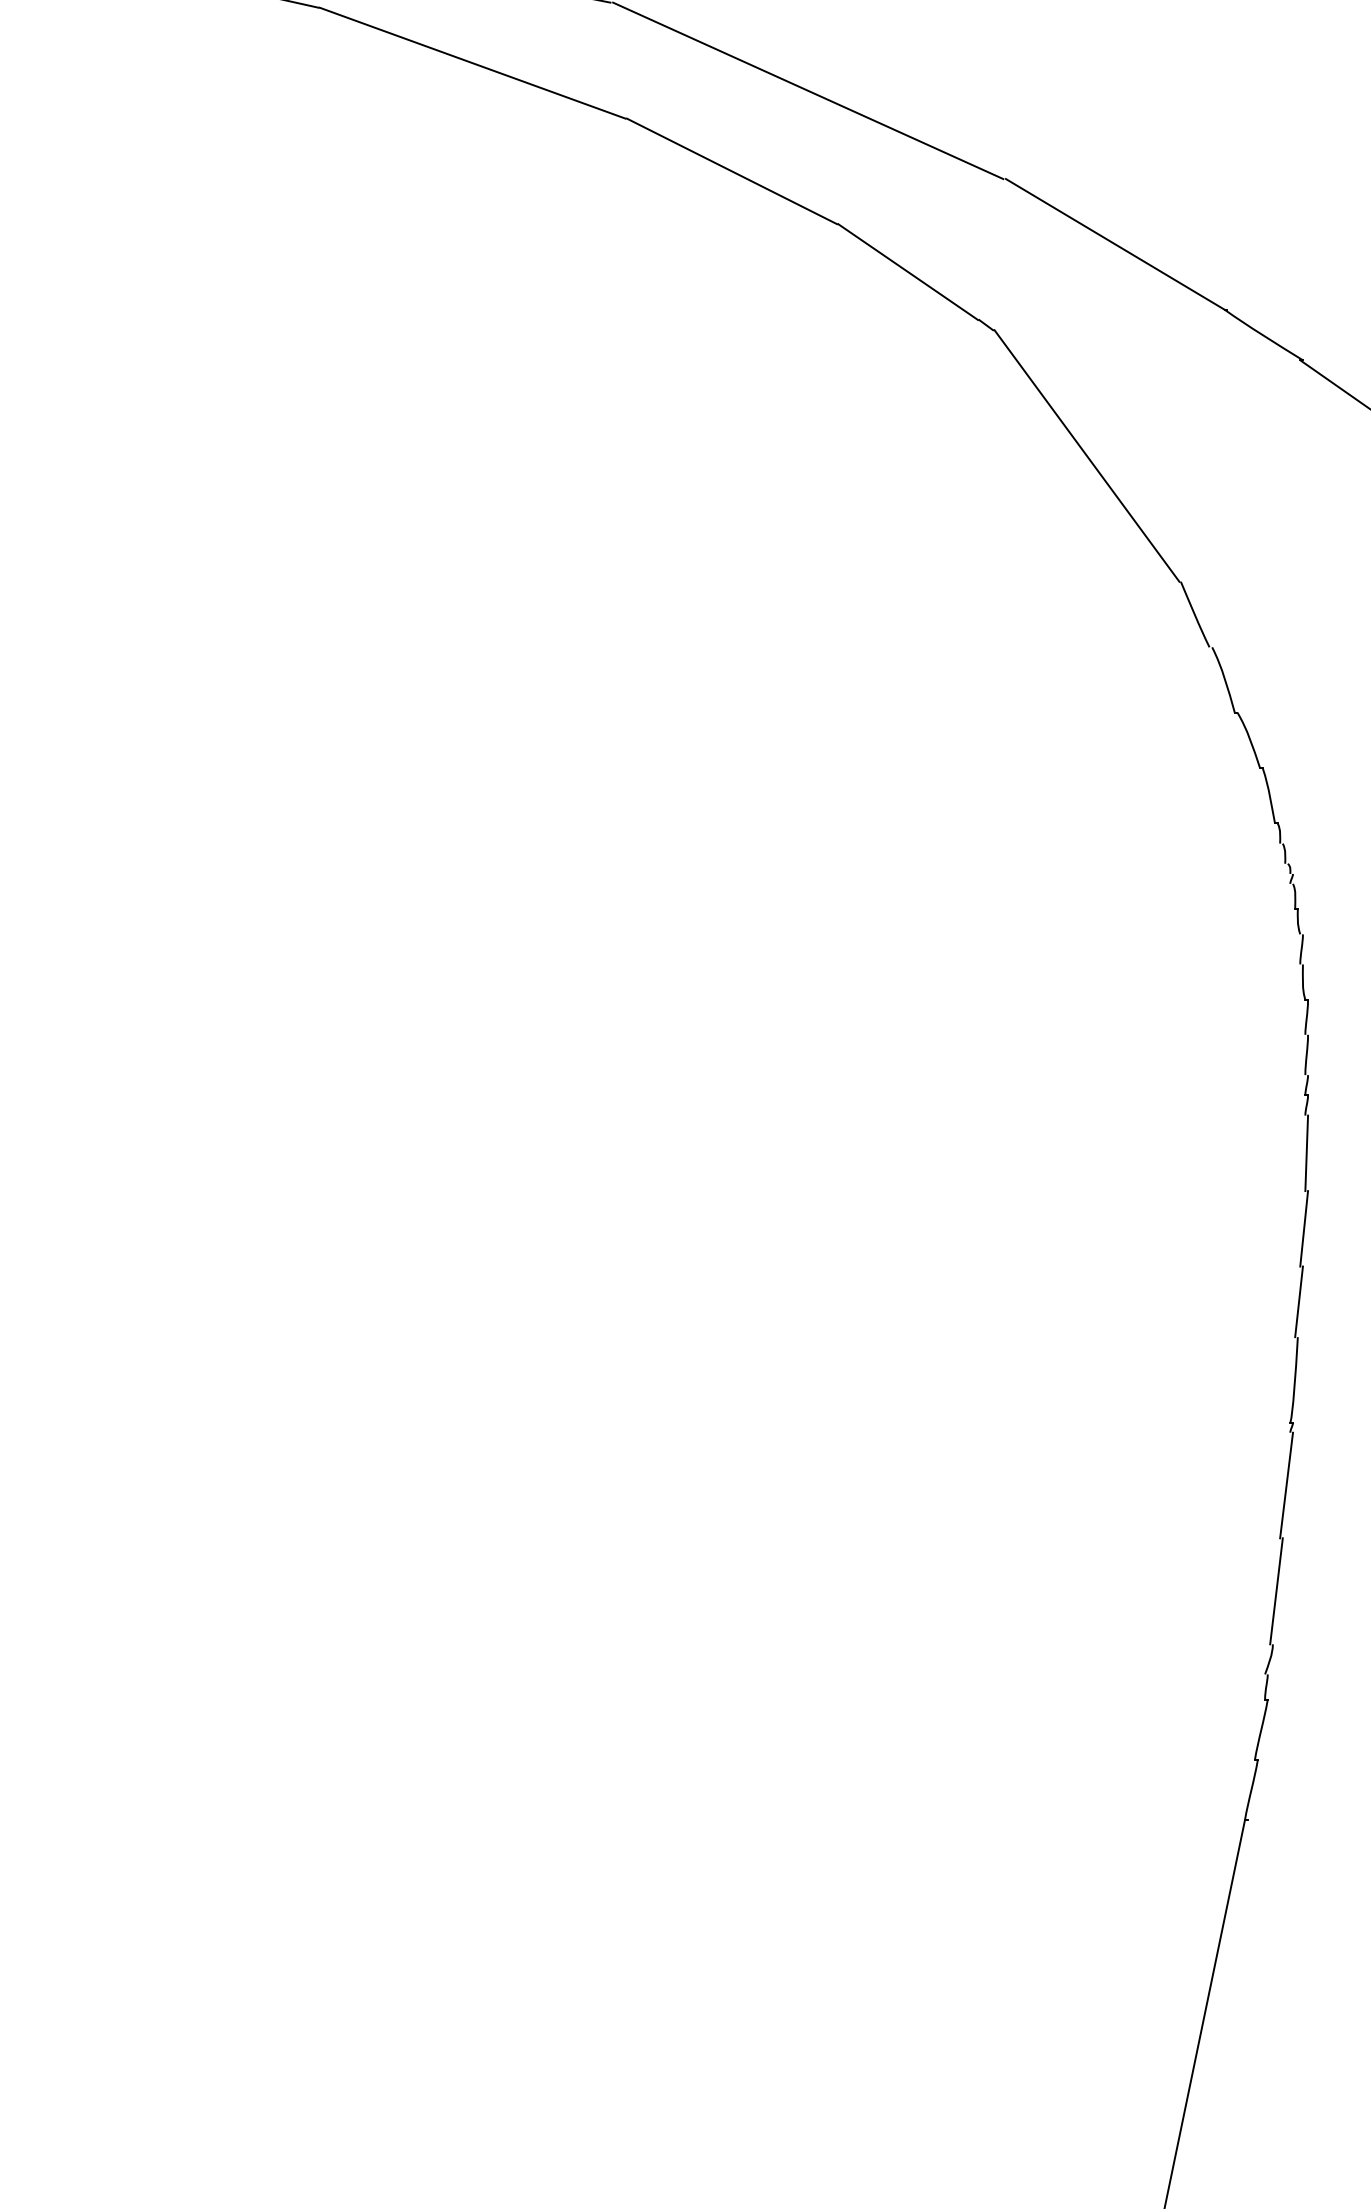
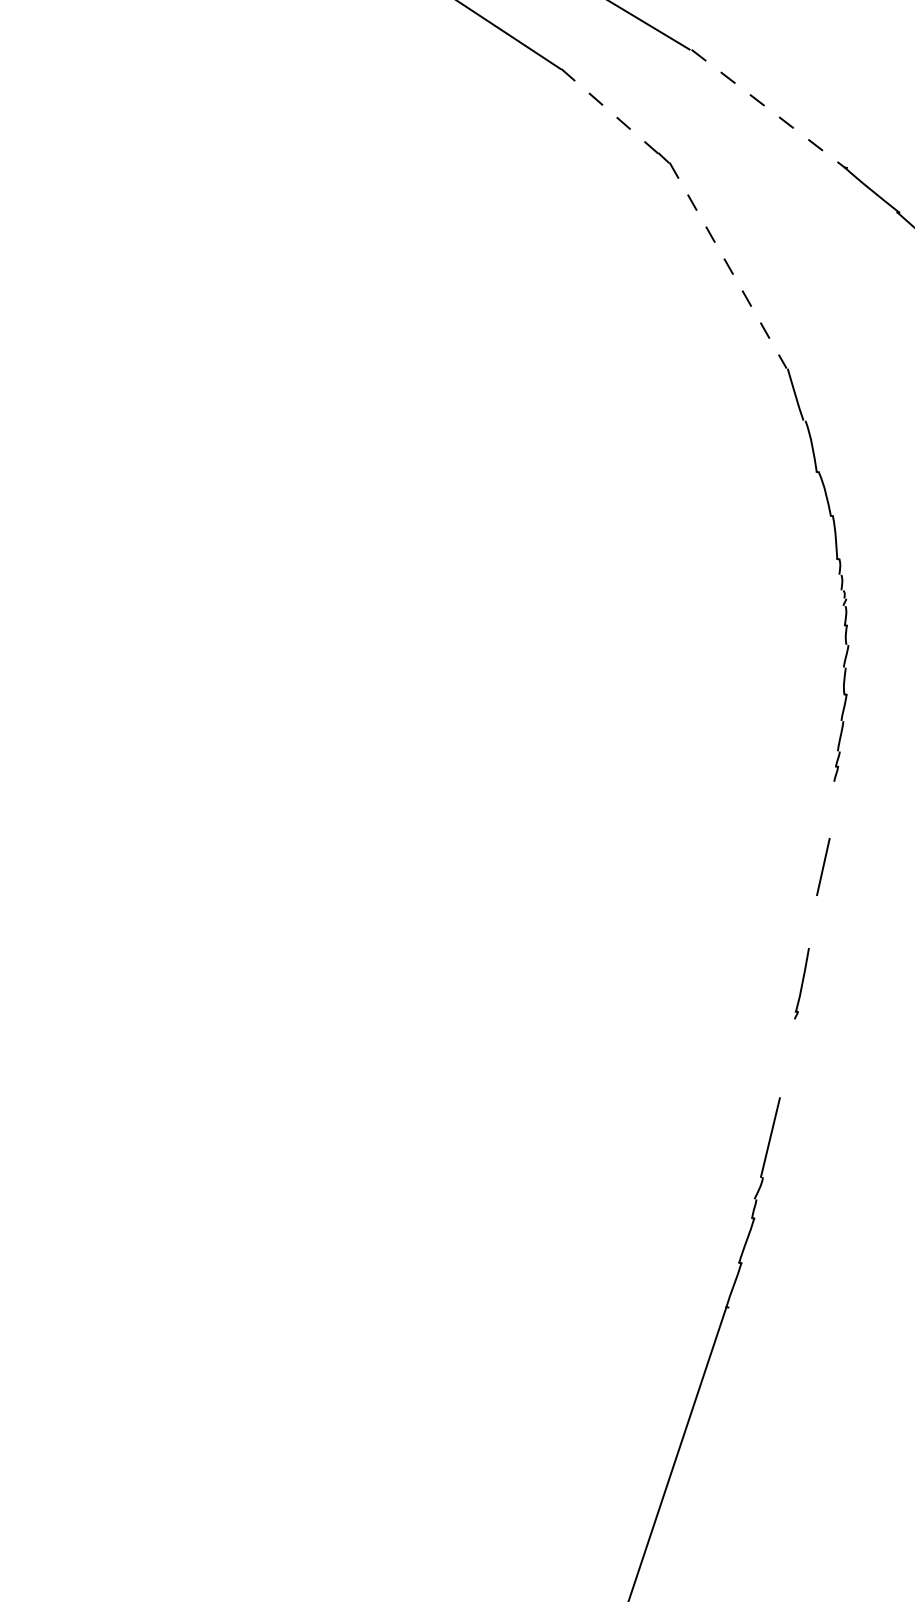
line: (1115, 244) -> (768, 108), solid -> dashed
line: (908, 272) -> (609, 111), solid -> dashed
line: (1087, 456) -> (728, 266), solid -> dashed
line: (1306, 1153) -> (831, 810), removed
line: (1298, 1301) -> (812, 921), removed
line: (1286, 1485) -> (787, 1058), removed

